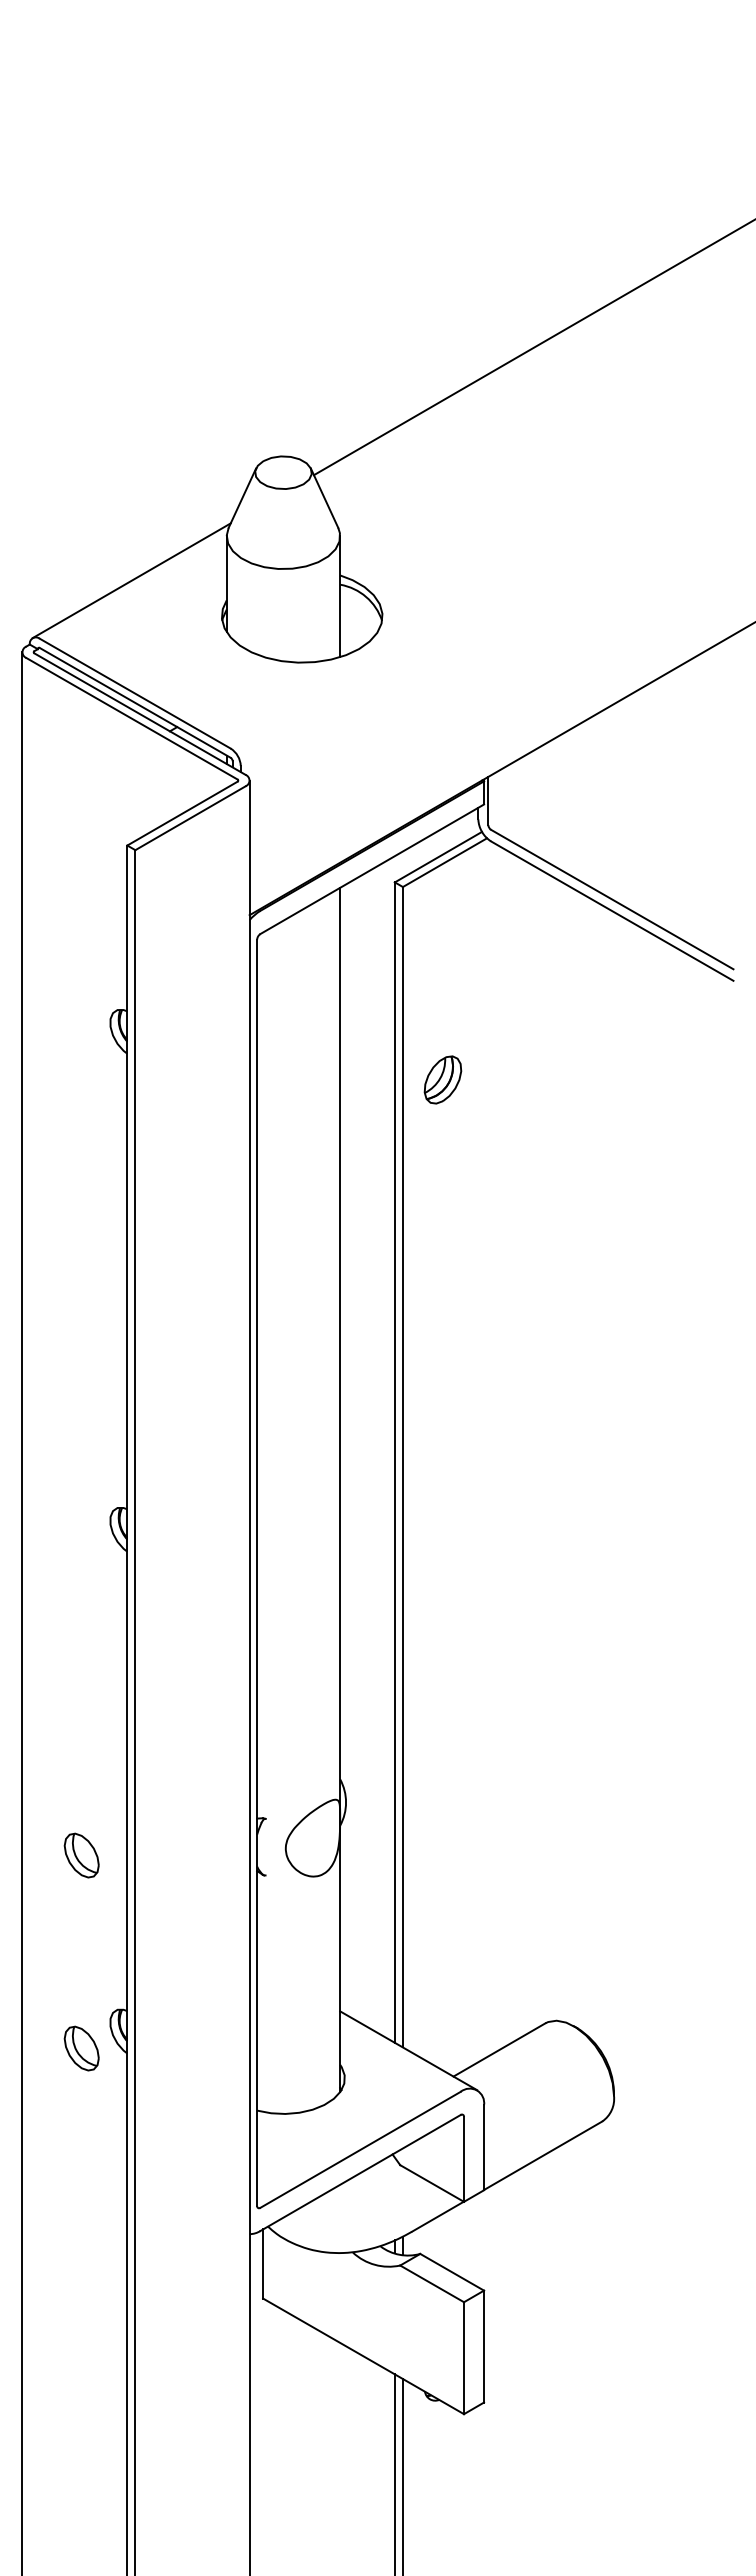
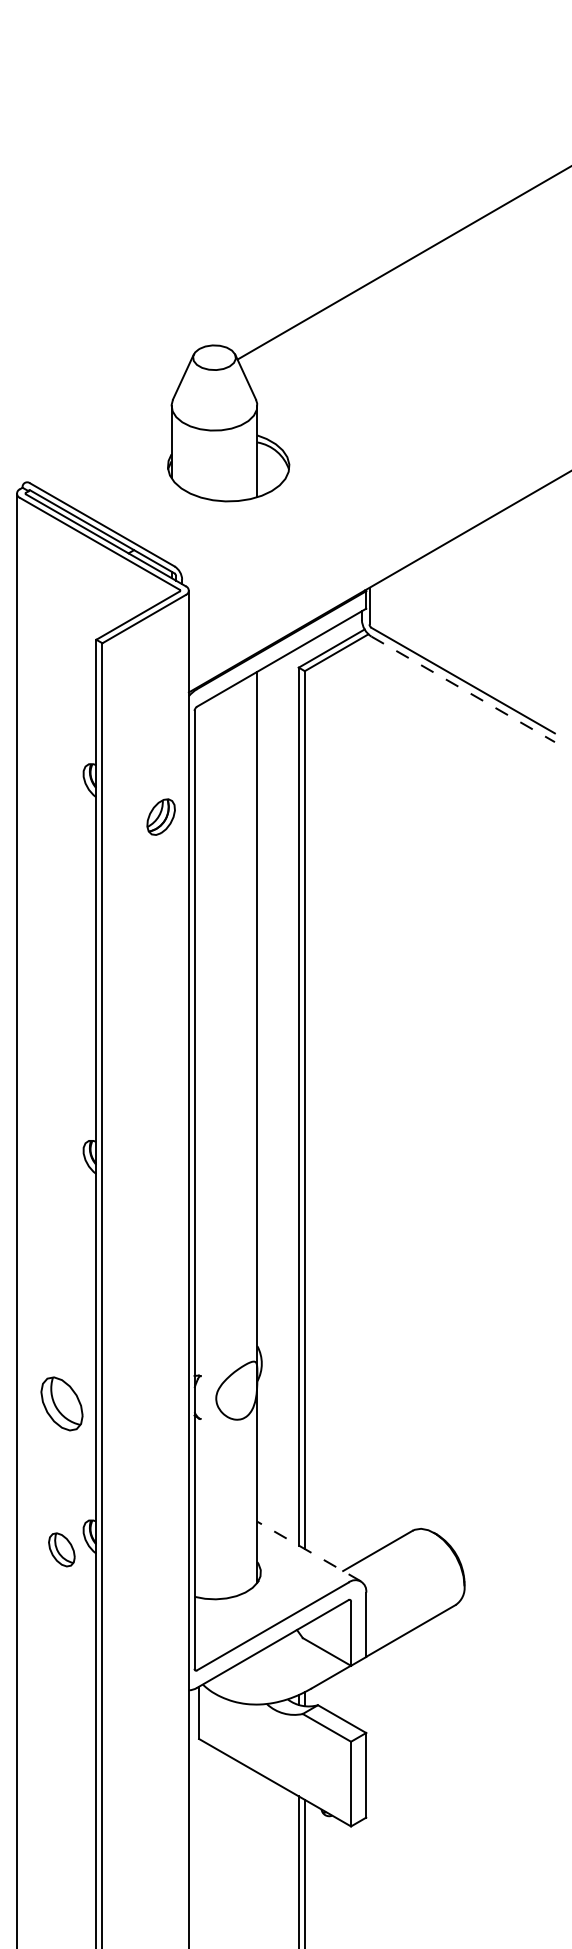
line: (131, 580) -> (99, 439), removed
line: (612, 911) -> (463, 689), solid -> dashed
part: (442, 1079) -> (160, 816), moved
part: (81, 1855) -> (61, 1403), size x1.6
line: (408, 2050) -> (309, 1551), solid -> dashed

